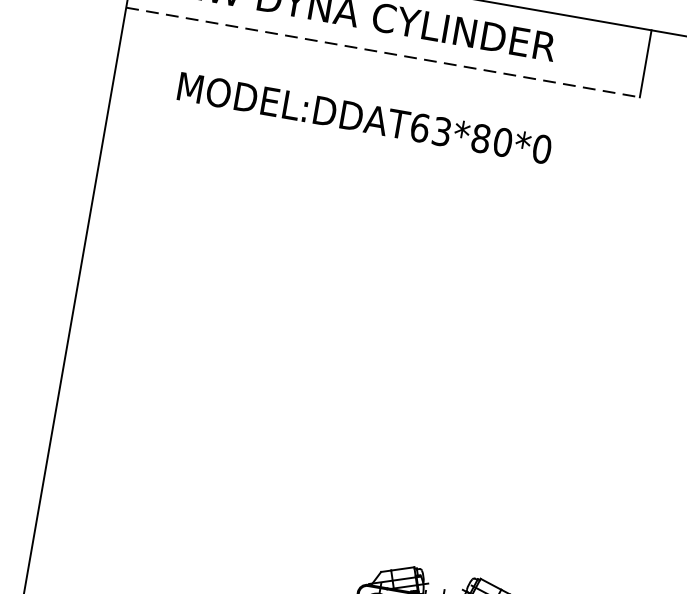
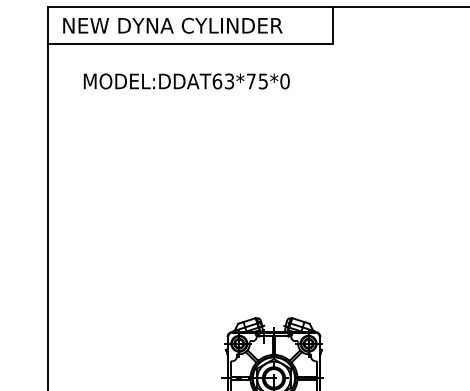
line: (383, 52) -> (190, 44), dashed -> solid
text: (492, 140) -> (257, 81), MODEL:DDAT63*80*0 -> MODEL:DDAT63*75*0

